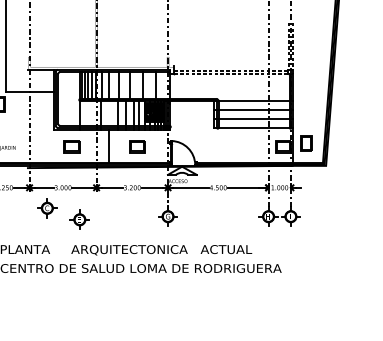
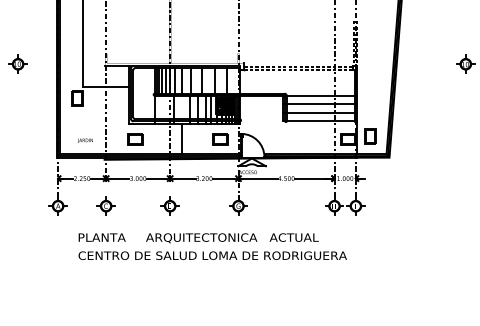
part: (71, 146) -> (135, 139), moved
part: (137, 146) -> (220, 139), moved
part: (46, 207) -> (105, 205), moved
part: (79, 219) -> (169, 205), moved

